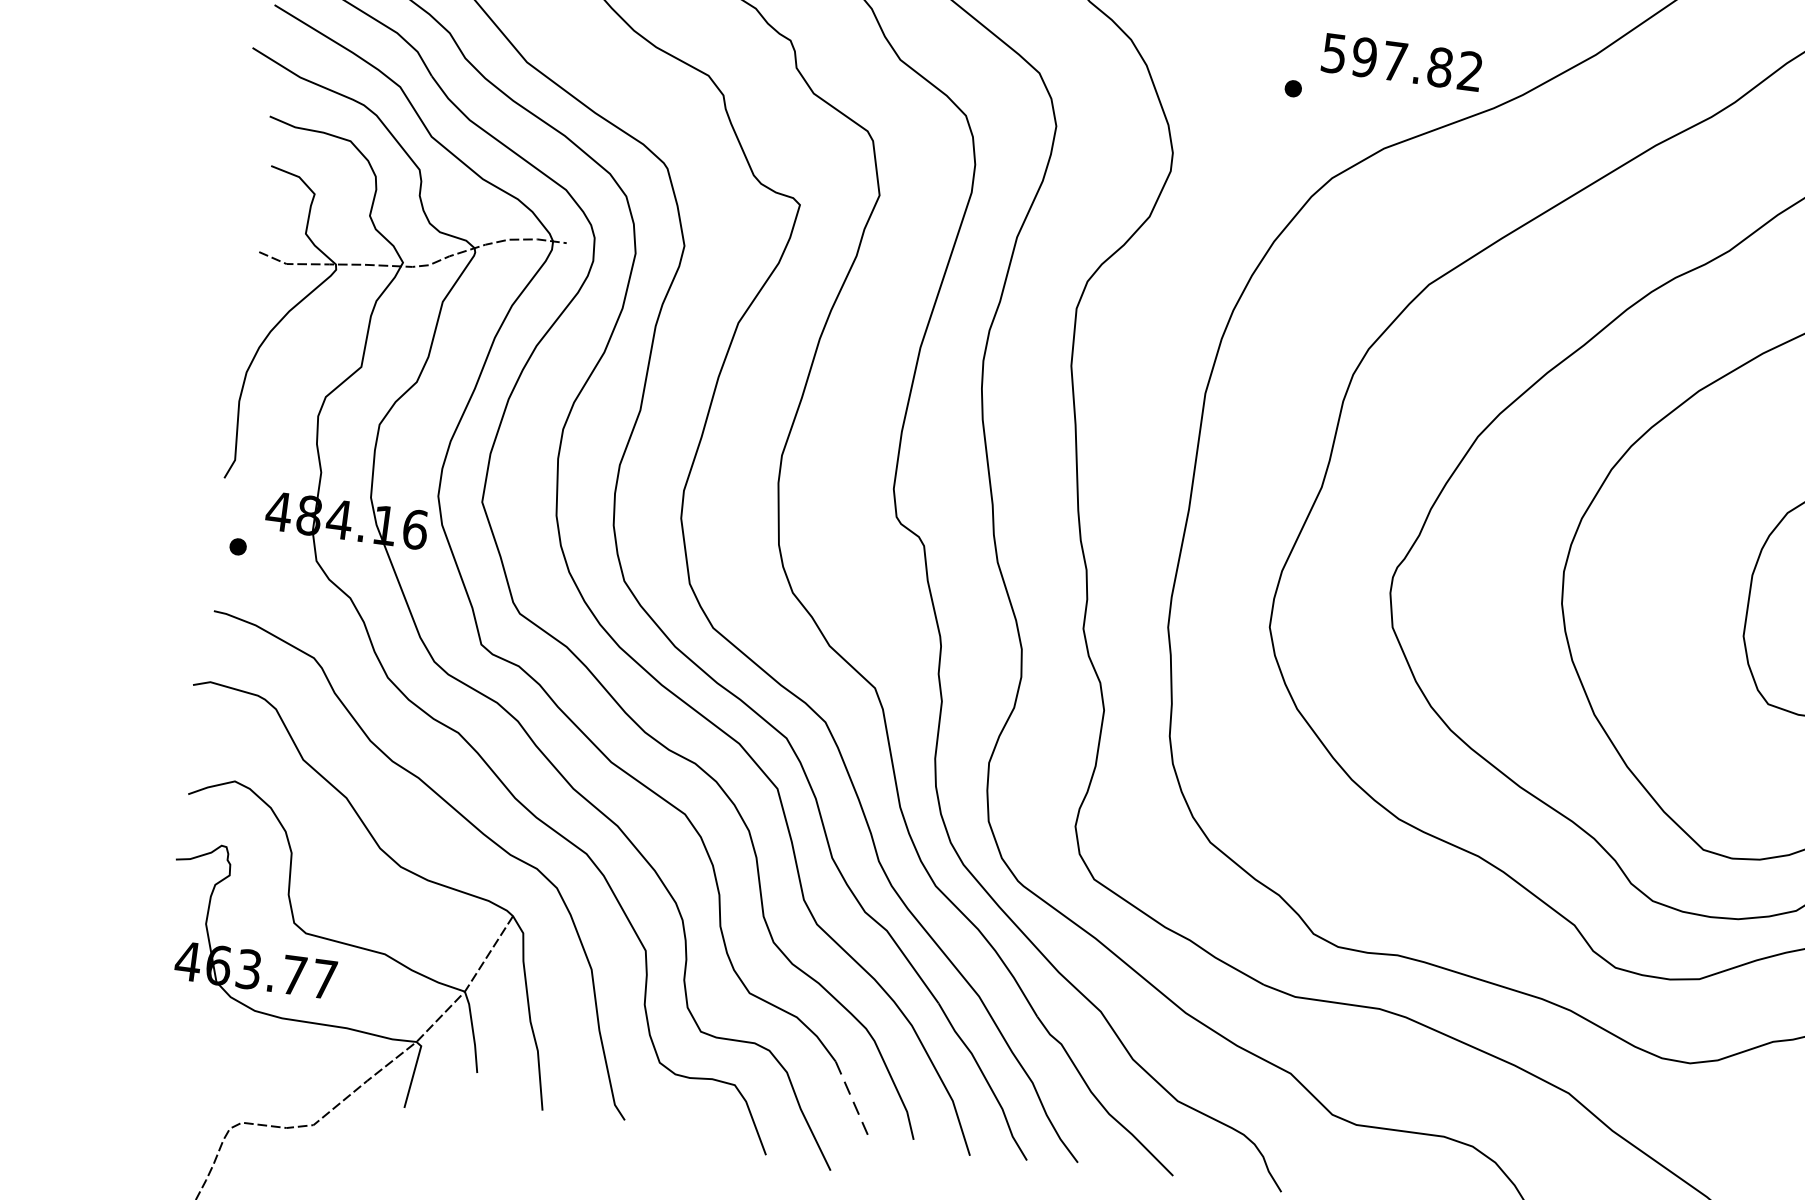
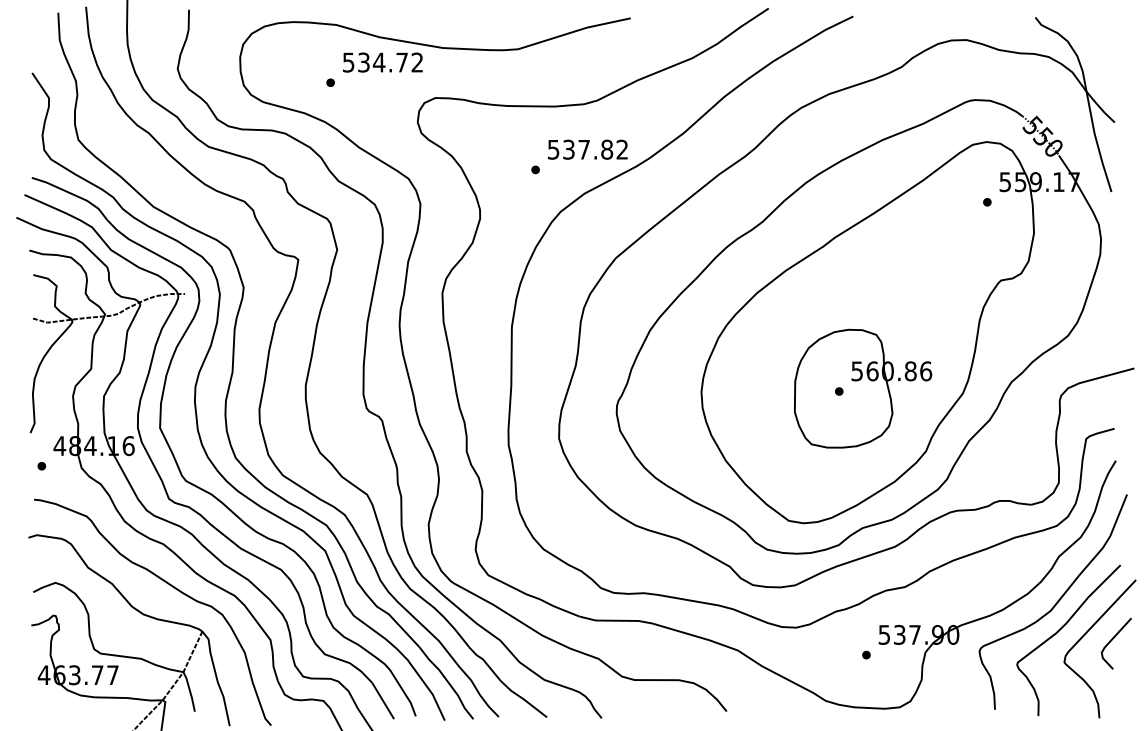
text: (1363, 56) -> (568, 149), 597.82 -> 537.82
line: (853, 1101) -> (383, 701), dashed -> solid

